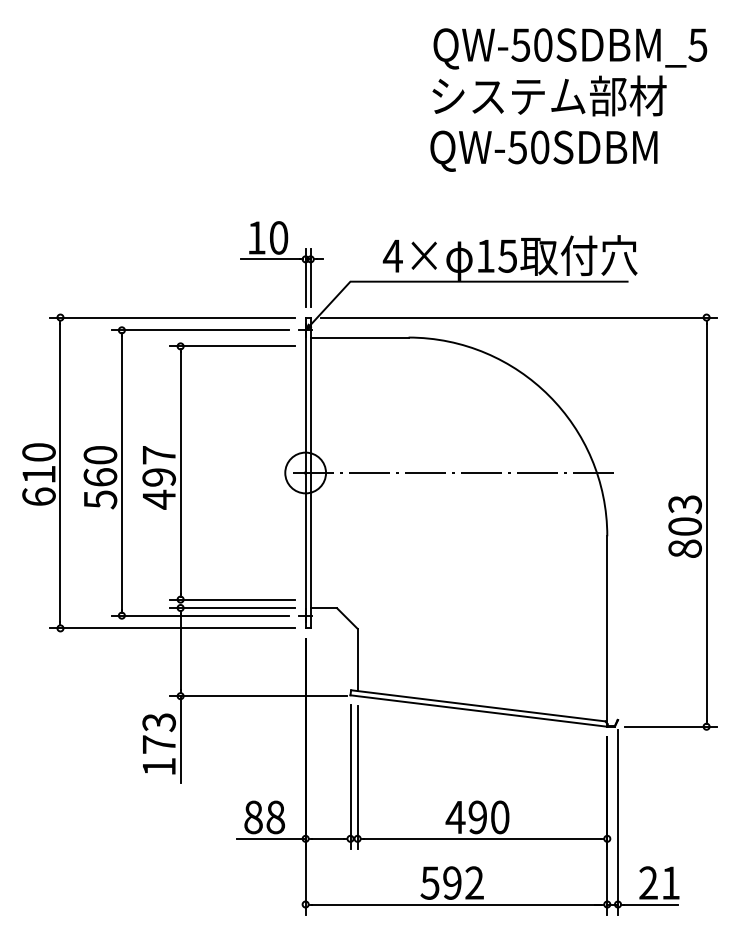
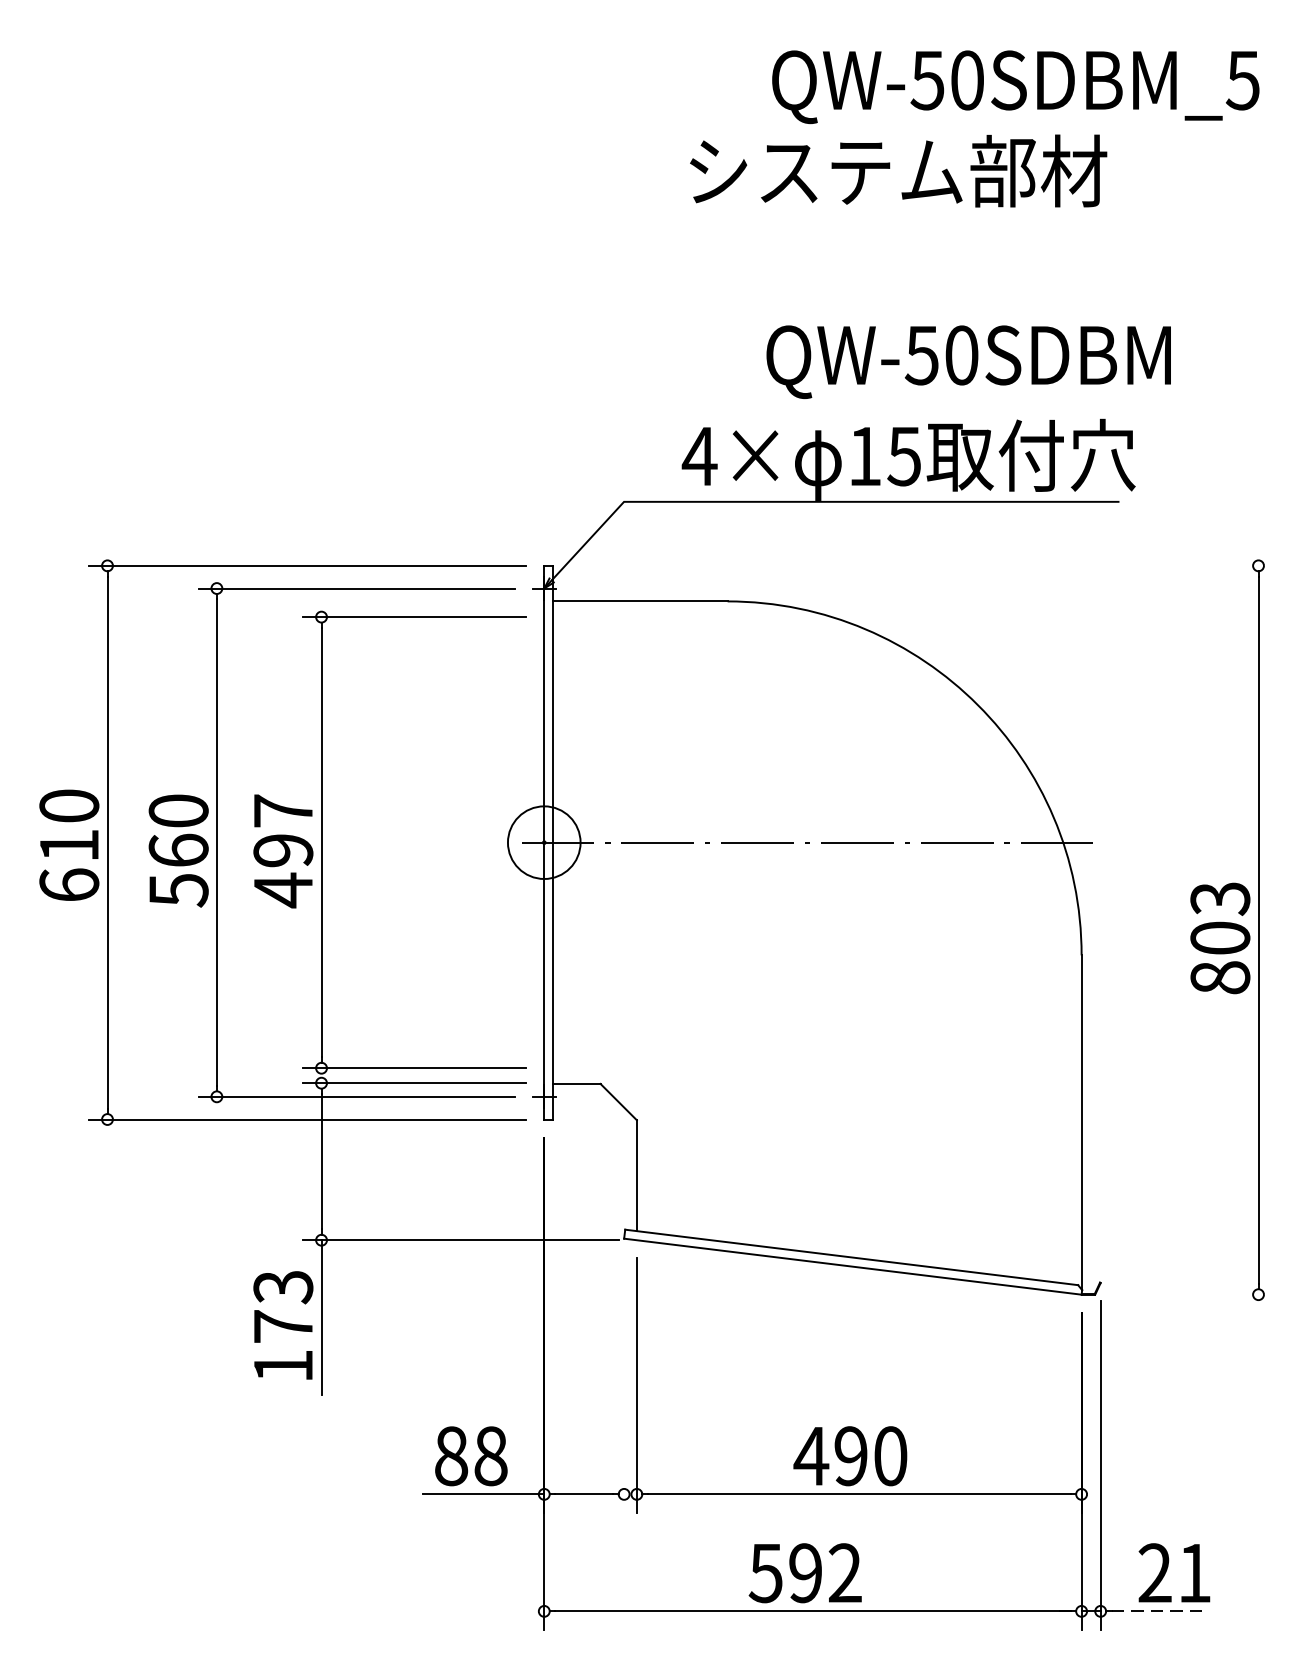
text: (549, 95) -> (898, 170), moved
text: (543, 150) -> (967, 360), moved
part: (281, 264) -> (501, 471), removed
line: (518, 317) -> (923, 565), removed
line: (670, 726) -> (1194, 1294), removed
line: (350, 777) -> (624, 1385), removed
line: (650, 904) -> (1158, 1611), solid -> dashed

